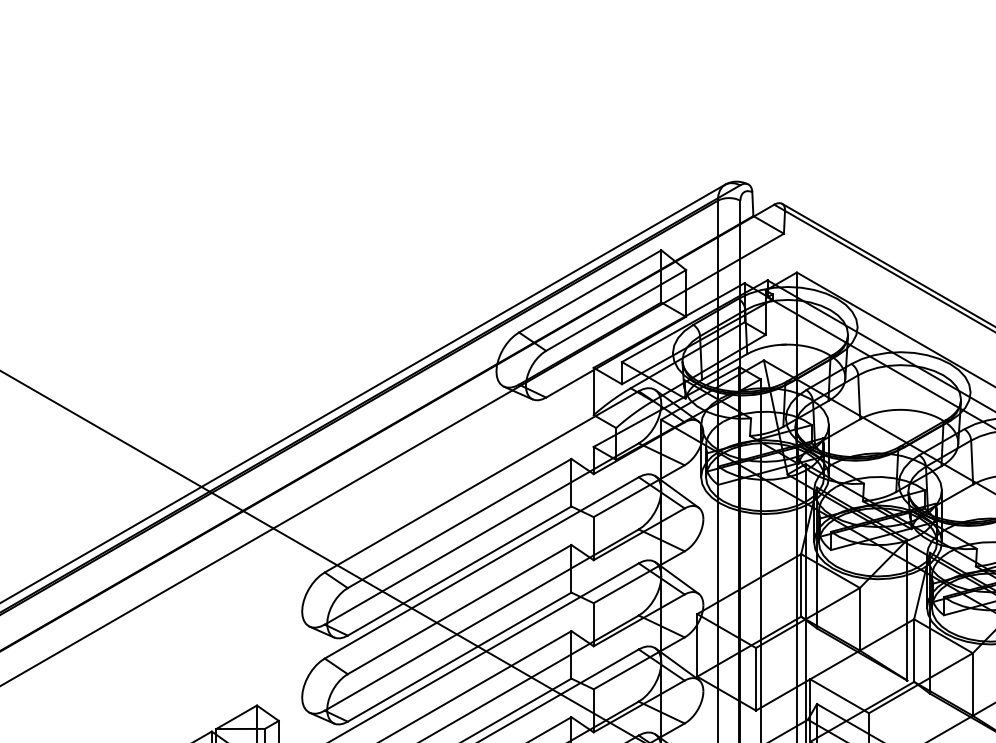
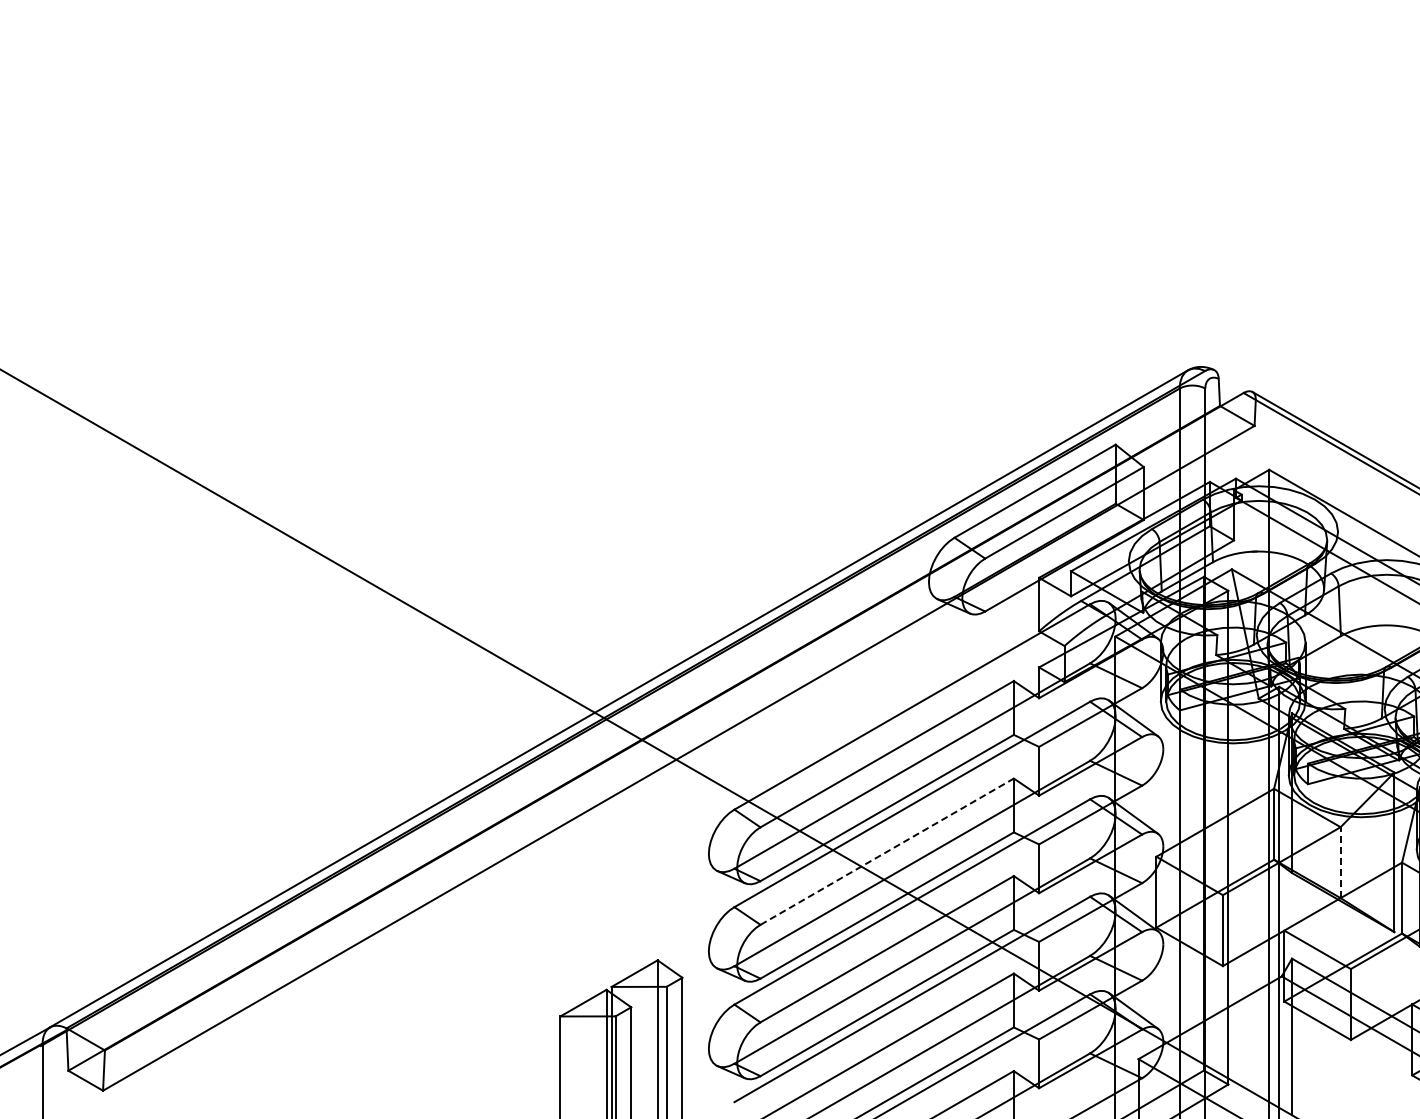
line: (459, 609) -> (887, 851), solid -> dashed
line: (859, 619) -> (1340, 862), solid -> dashed

